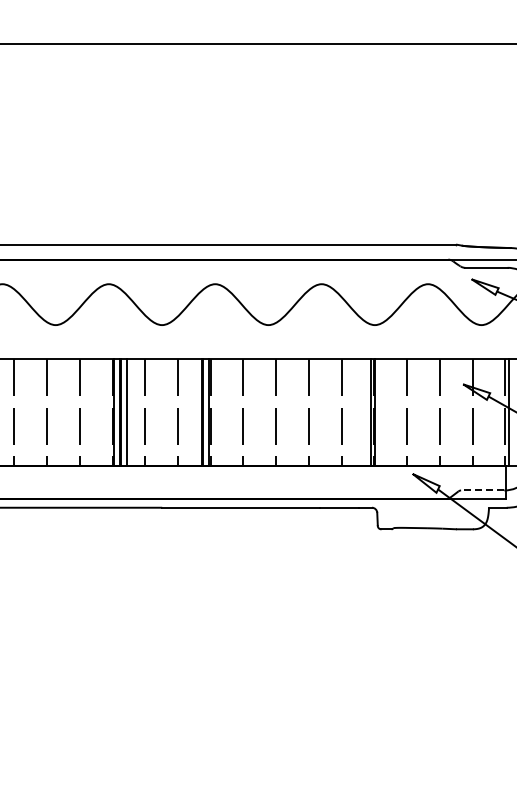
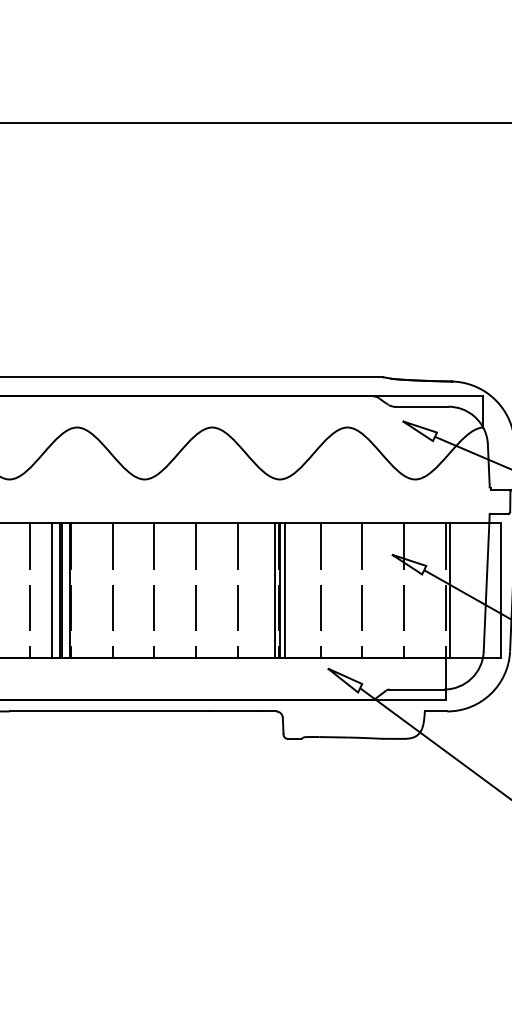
line: (195, 412) -> (51, 590), added
line: (379, 412) -> (285, 590), added
line: (482, 490) -> (416, 689), dashed -> solid

